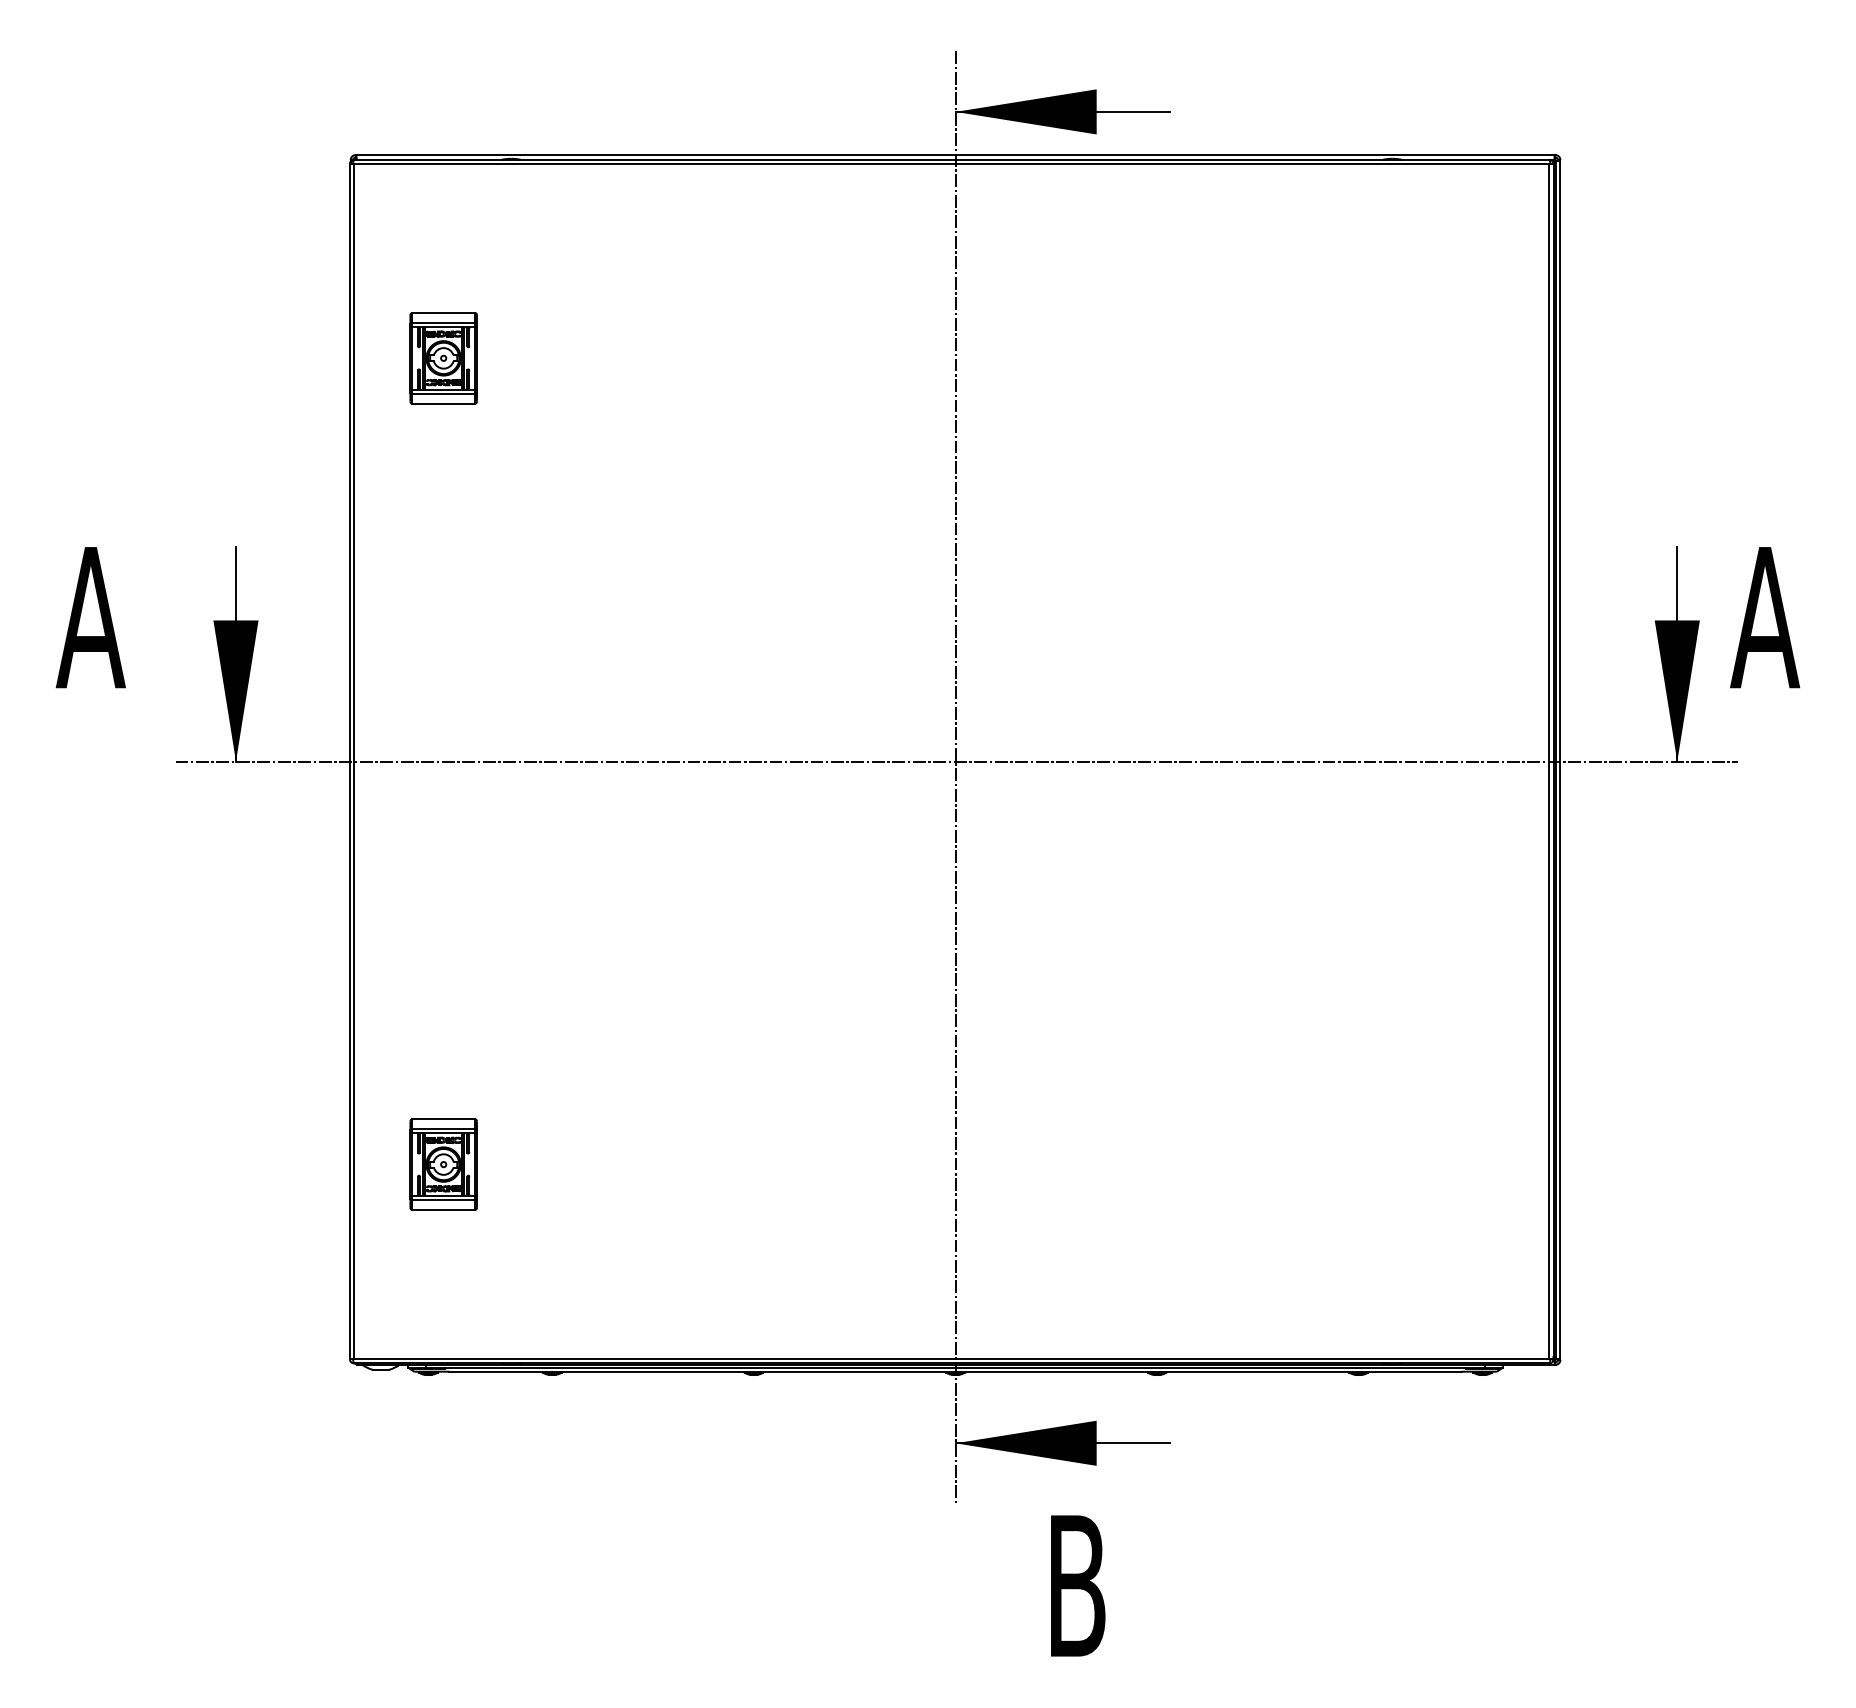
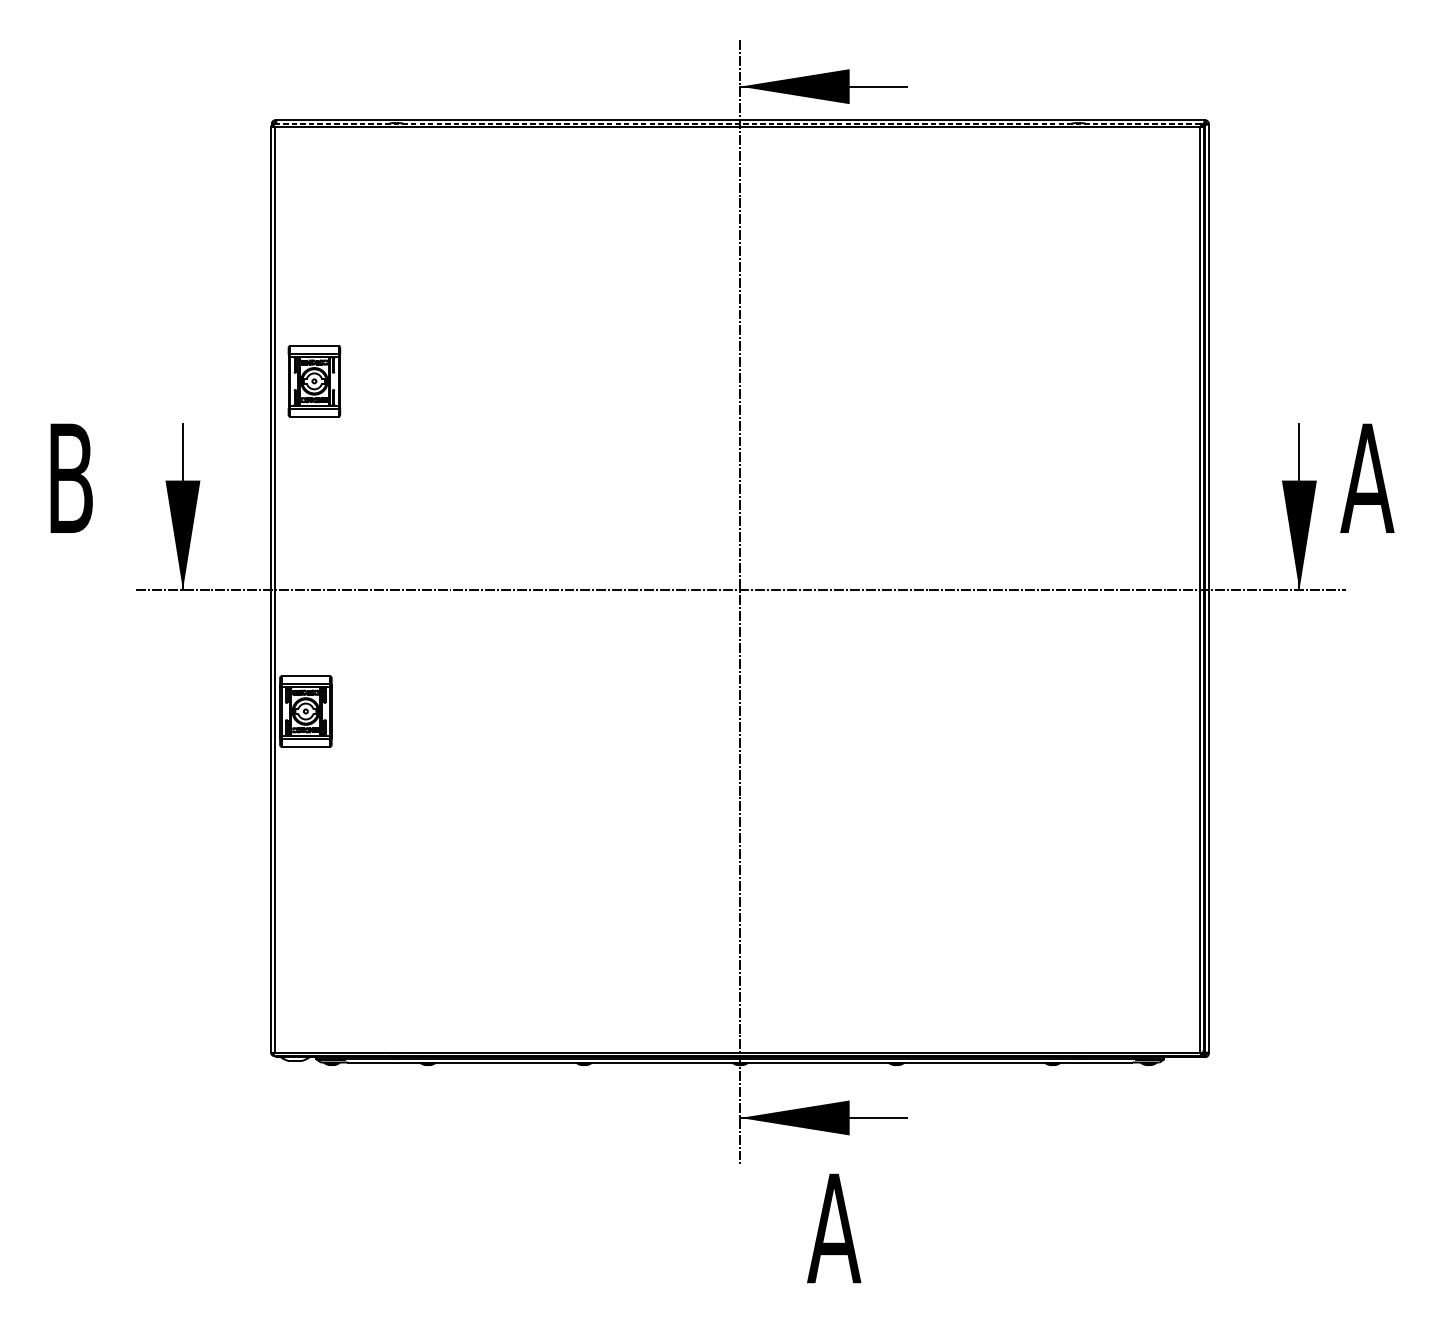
line: (951, 159) -> (737, 123), solid -> dashed
part: (443, 358) -> (314, 381), moved
text: (90, 617) -> (70, 478), A -> B
part: (443, 1164) -> (305, 711), moved
text: (1076, 1585) -> (834, 1228), B -> A

